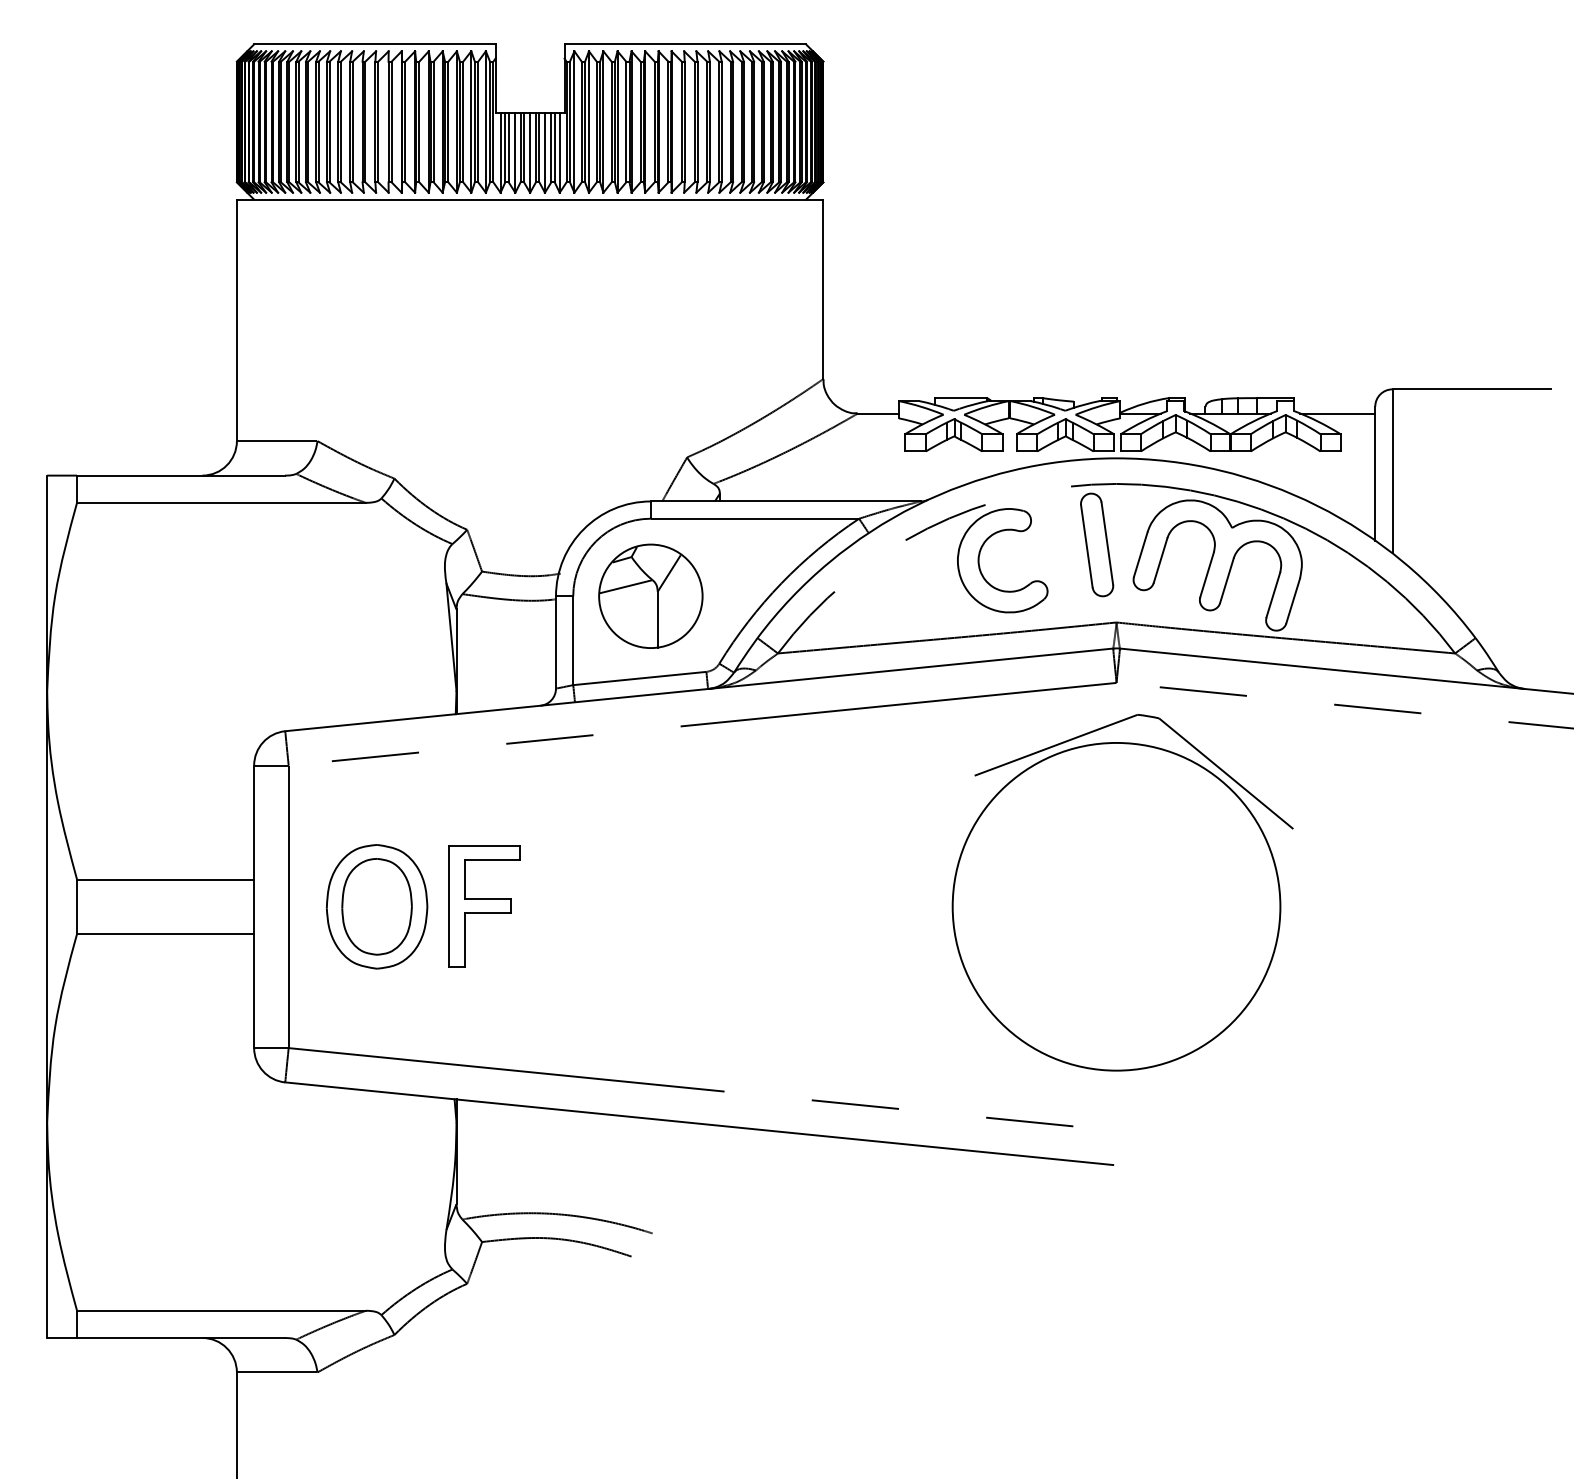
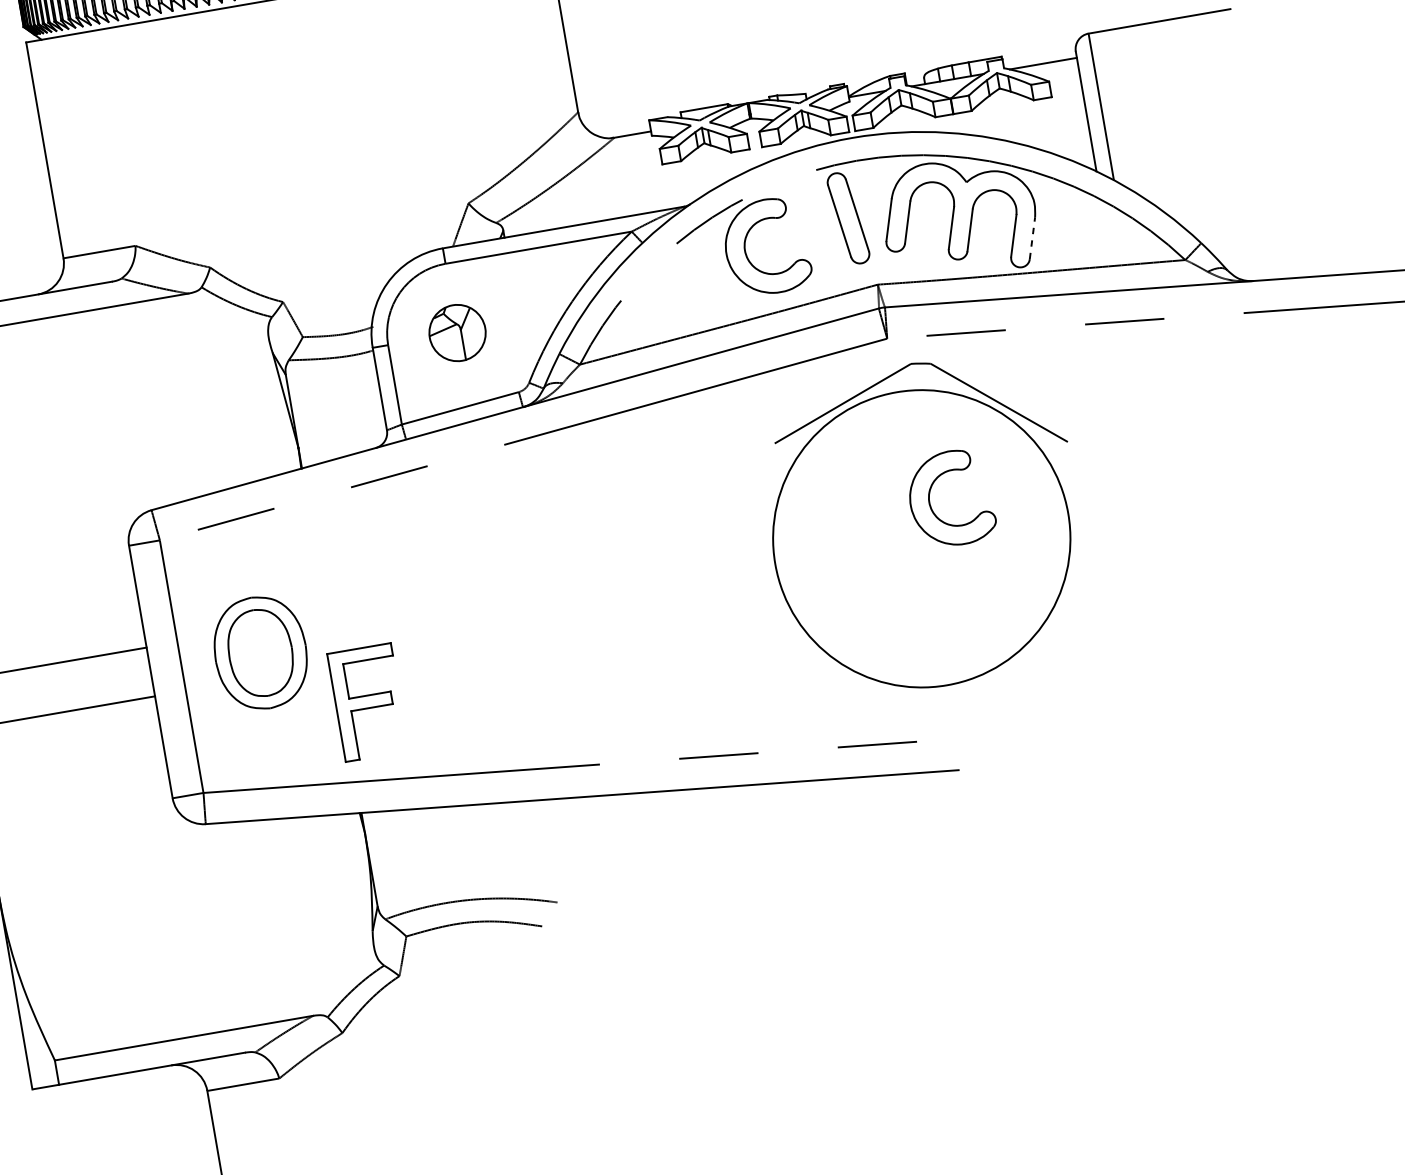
part: (650, 595) -> (457, 332), size x0.6
line: (1293, 600) -> (1032, 237), solid -> dashed
part: (1133, 862) -> (930, 496), added
part: (484, 906) -> (368, 702), moved

